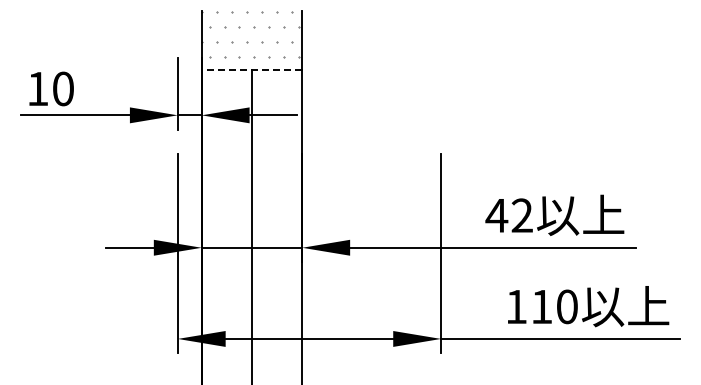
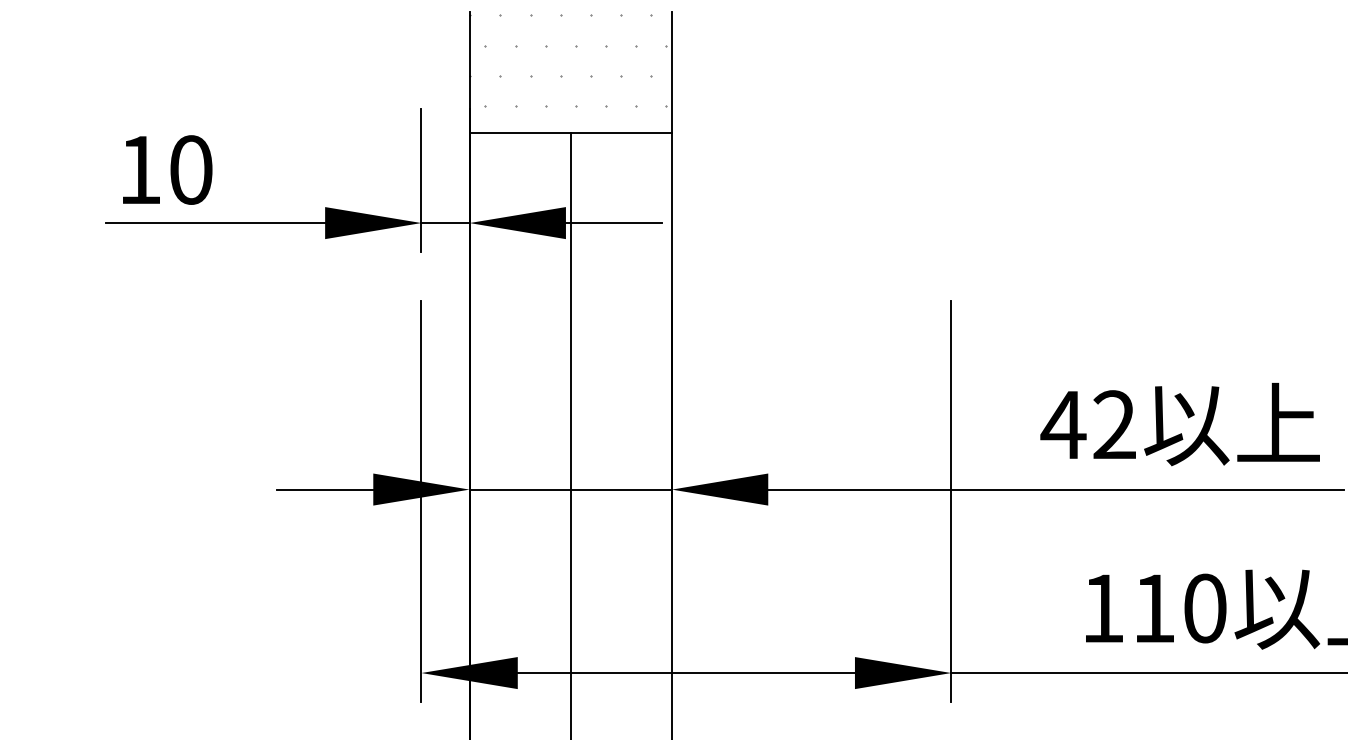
line: (251, 70) -> (569, 132), dashed -> solid

